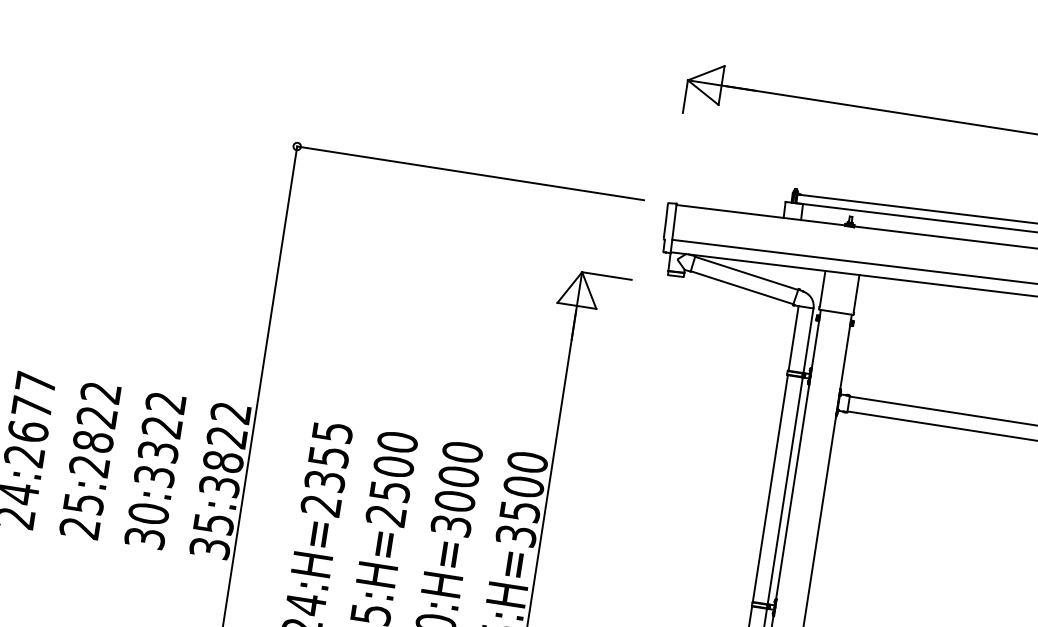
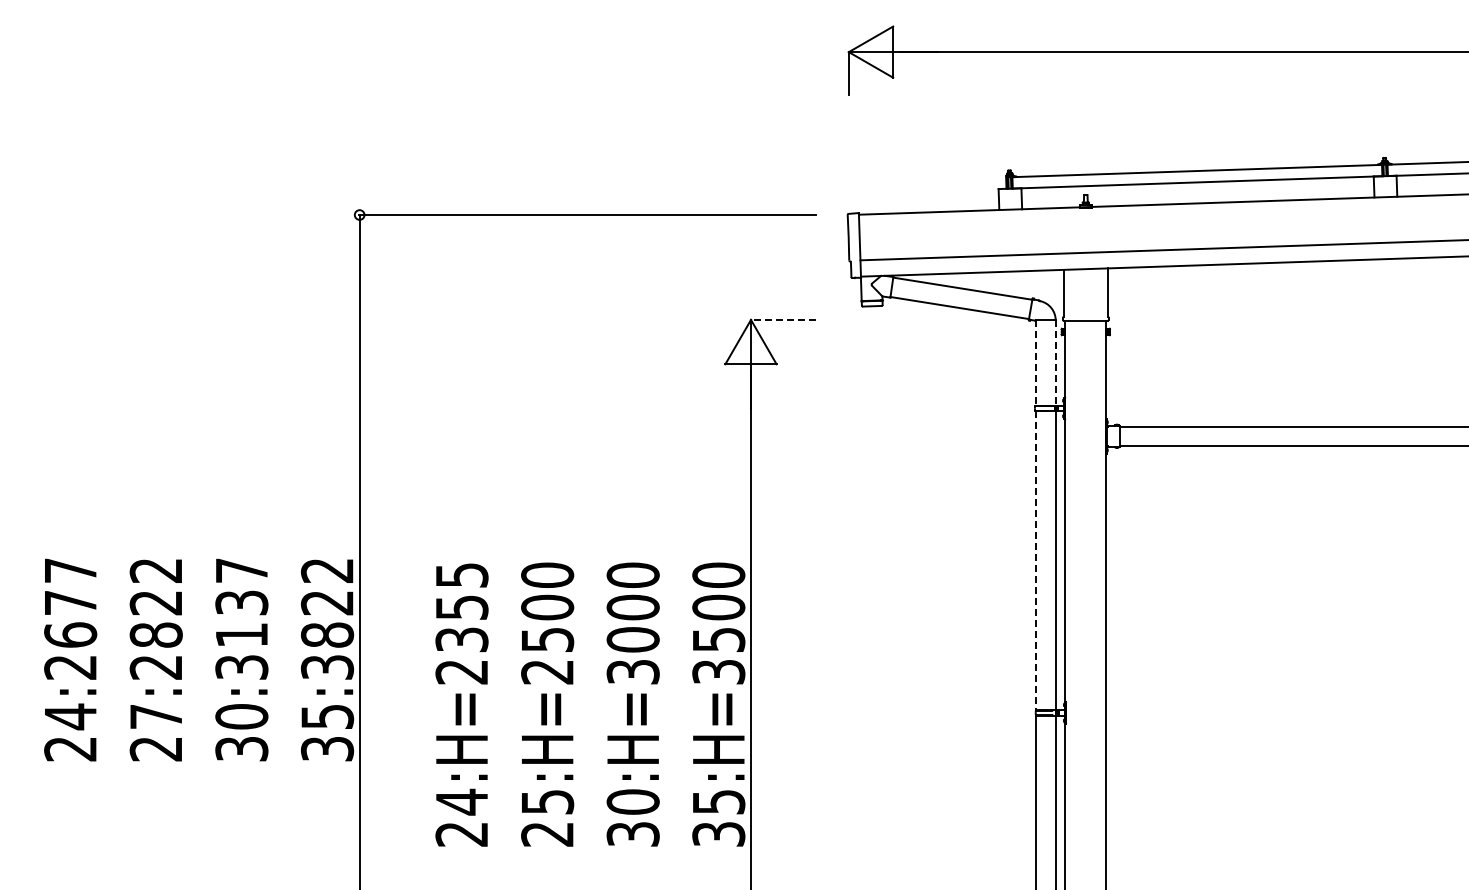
line: (606, 275) -> (783, 319), solid -> dashed
line: (793, 338) -> (1036, 363), solid -> dashed
line: (808, 341) -> (1055, 363), solid -> dashed
text: (161, 426) -> (241, 602), 30:3322 -> 30:3137
line: (770, 489) -> (1036, 561), solid -> dashed
text: (83, 503) -> (156, 716), 25:2822 -> 27:2822

